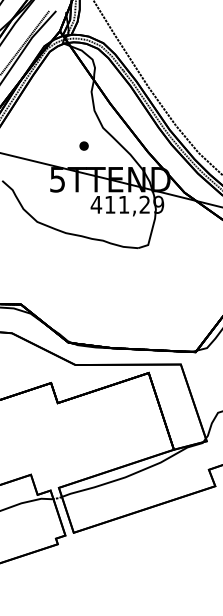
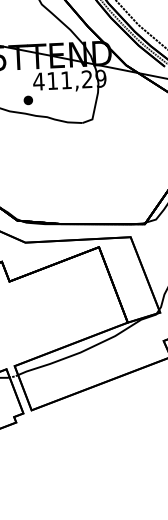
part: (83, 145) -> (27, 99), moved

